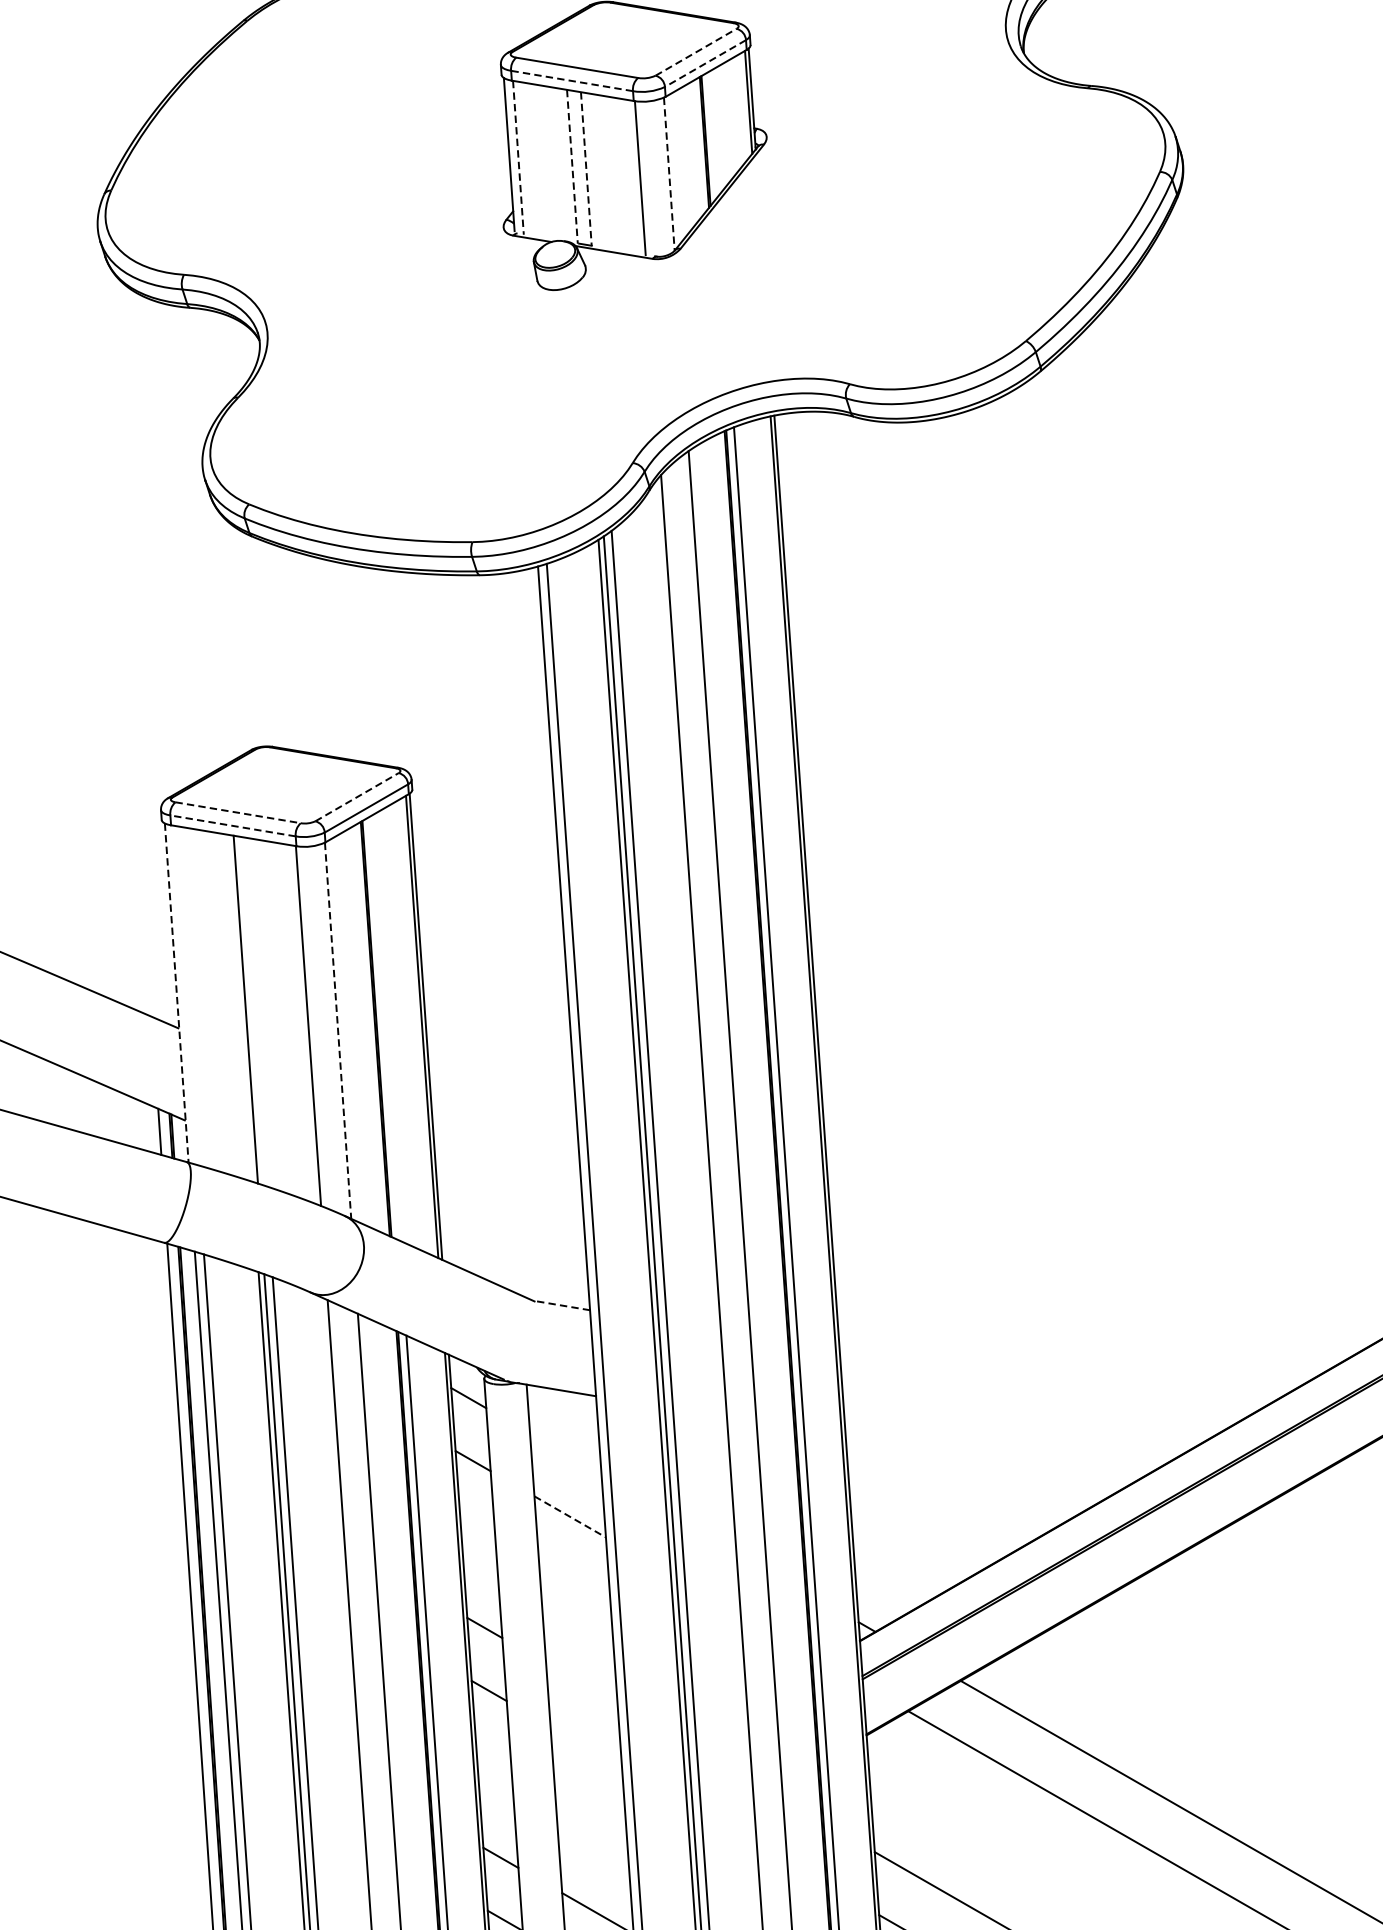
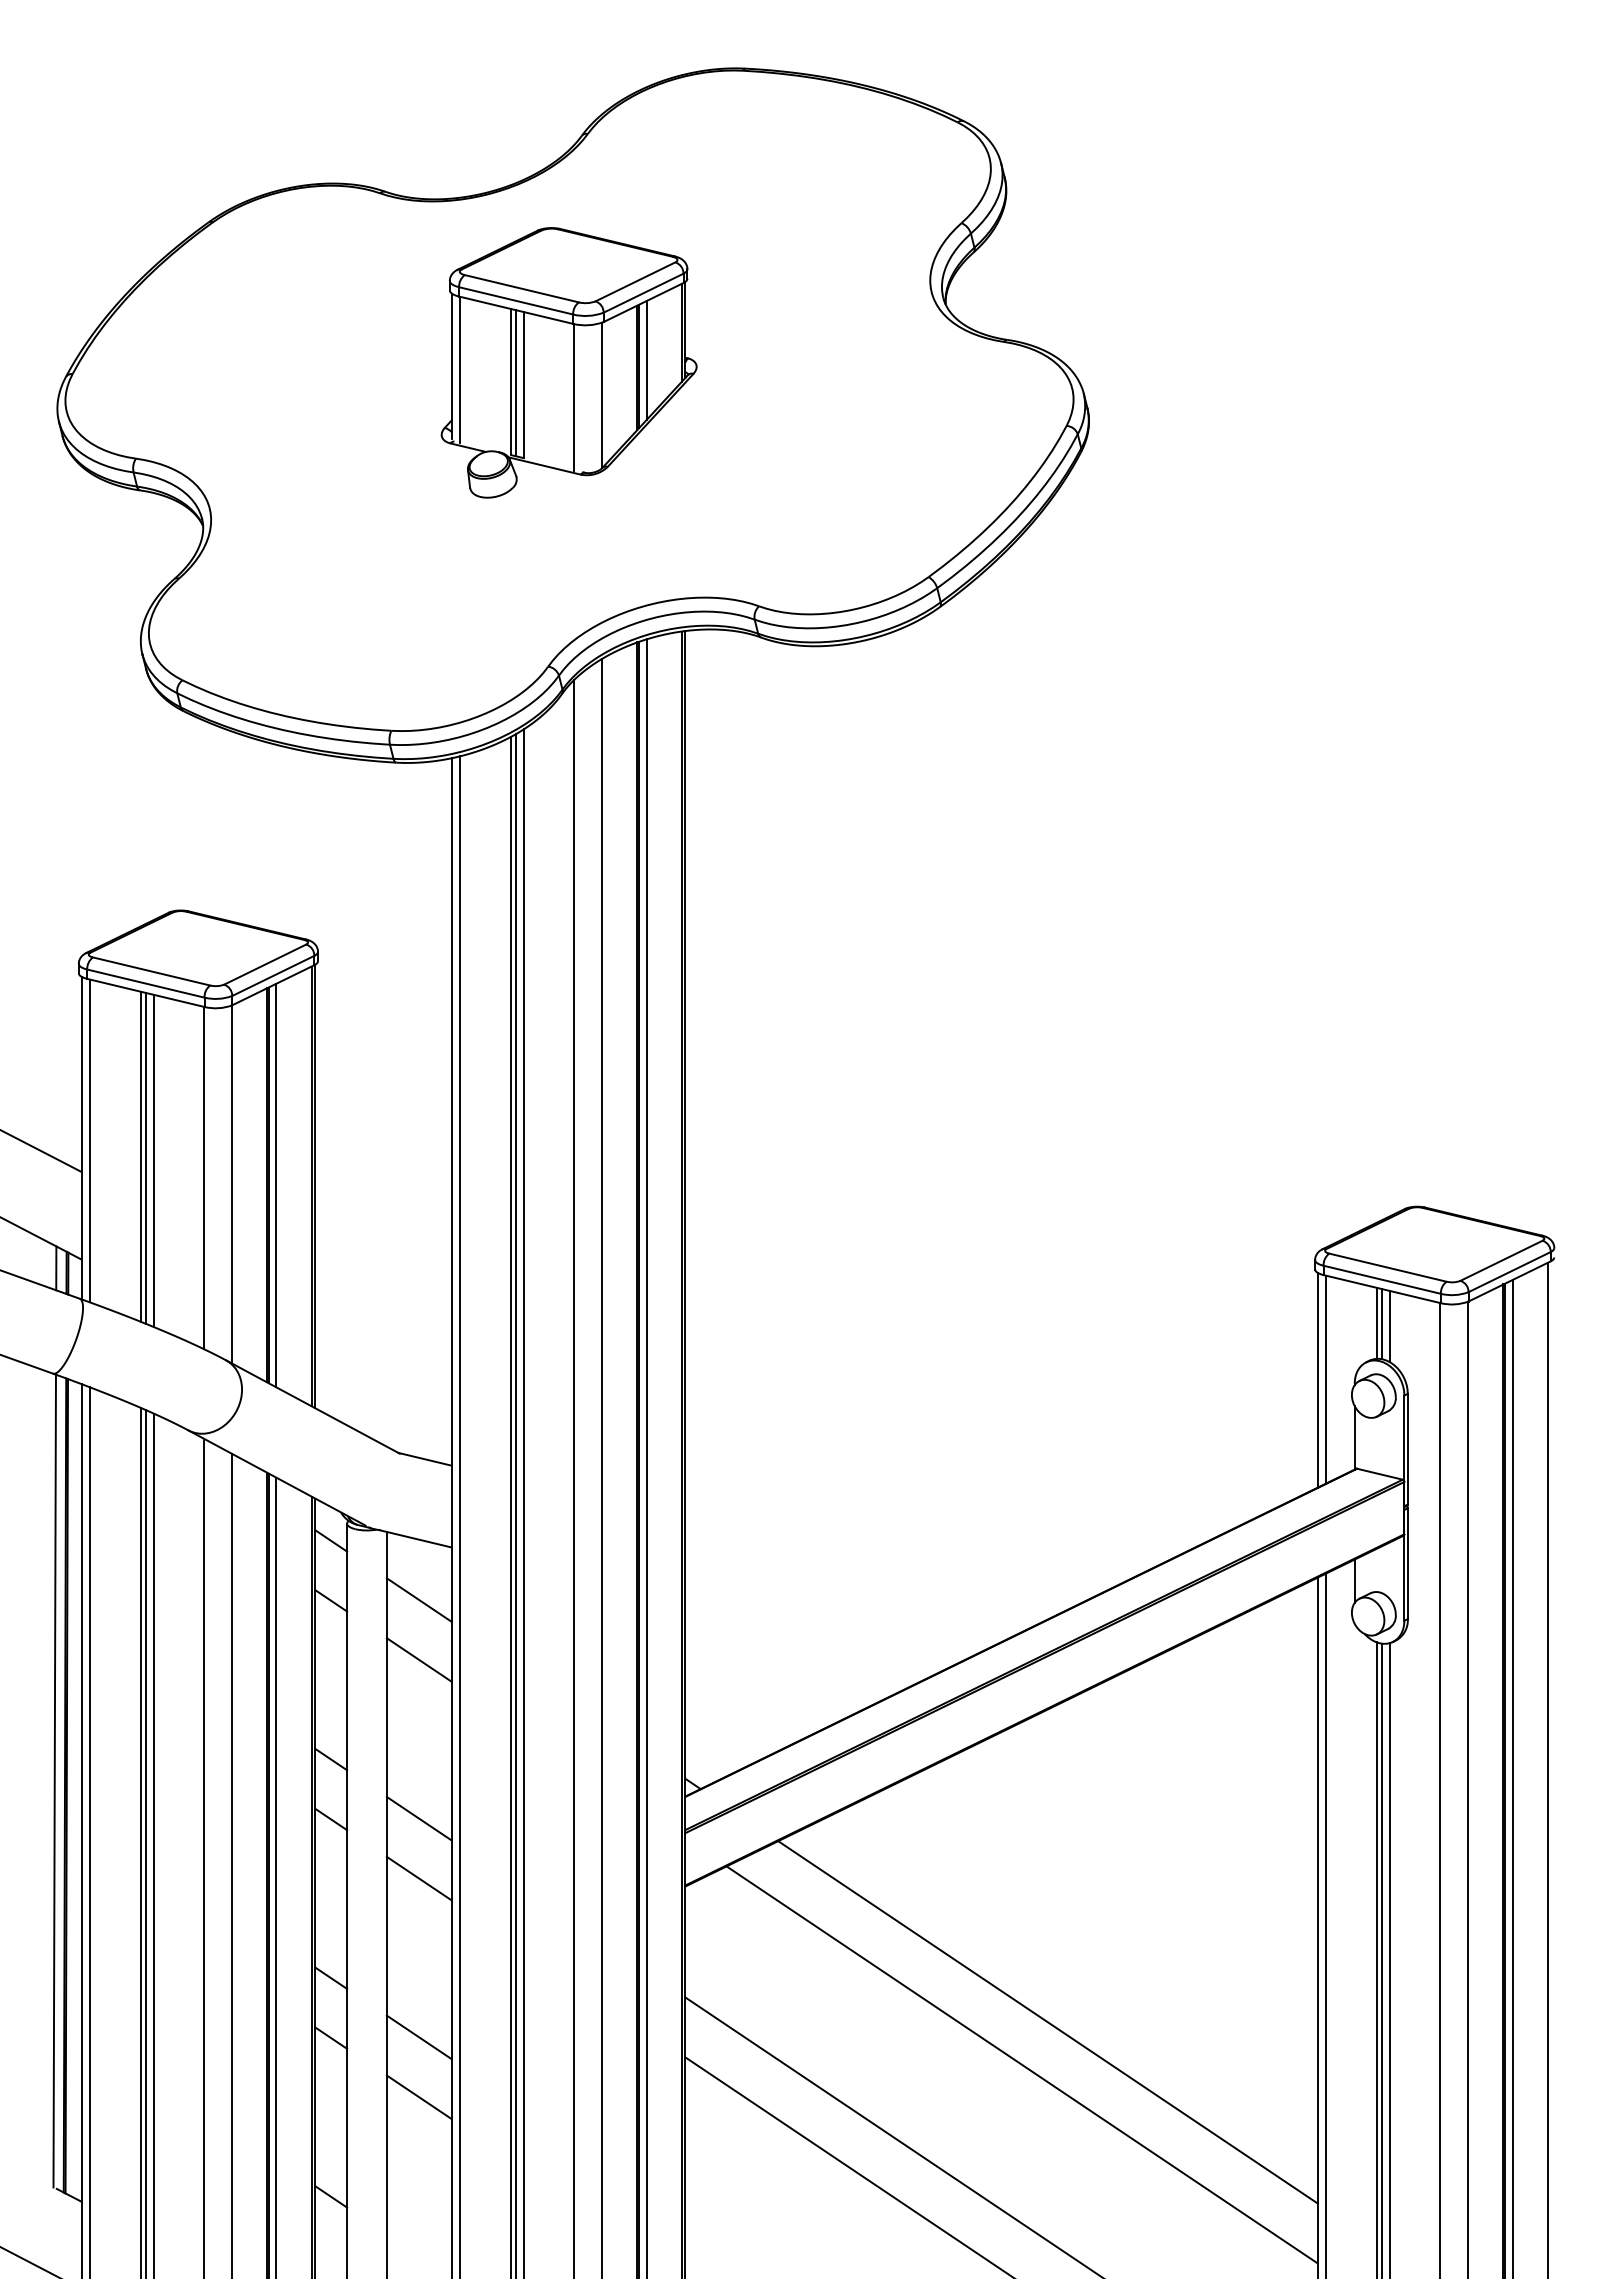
line: (696, 51) -> (635, 281), dashed -> solid
line: (705, 63) -> (643, 293), dashed -> solid
line: (572, 80) -> (516, 300), dashed -> solid
line: (713, 134) -> (646, 360), added
line: (518, 158) -> (460, 370), dashed -> solid
line: (572, 167) -> (510, 382), dashed -> solid
line: (578, 167) -> (516, 383), added
line: (586, 169) -> (523, 385), dashed -> solid
line: (669, 174) -> (602, 395), dashed -> solid
line: (357, 797) -> (265, 964), dashed -> solid
line: (239, 812) -> (152, 971), dashed -> solid
line: (232, 825) -> (145, 983), dashed -> solid
line: (176, 993) -> (81, 1138), dashed -> solid
line: (186, 994) -> (90, 1140), added
line: (240, 1008) -> (140, 1156), added
line: (254, 1011) -> (153, 1160), added
line: (385, 1028) -> (276, 1185), added
line: (337, 1030) -> (231, 1184), dashed -> solid
line: (560, 1305) -> (424, 1459), dashed -> solid
line: (564, 1453) -> (418, 1599), added
line: (570, 1517) -> (419, 1660), dashed -> solid
line: (580, 1683) -> (418, 1818), added
line: (585, 1746) -> (418, 1878), added

